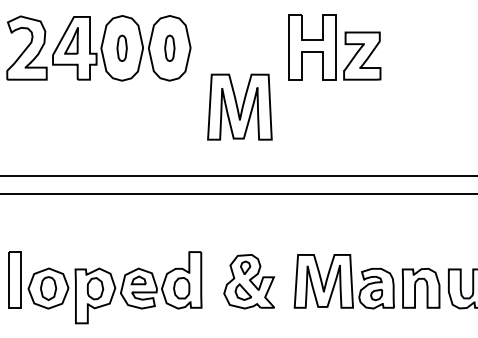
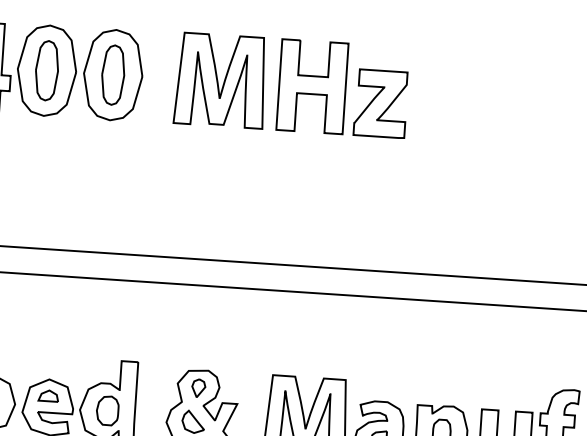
part: (121, 48) -> (45, 70), size x1.67
part: (169, 48) -> (112, 75), size x1.67
part: (239, 106) -> (220, 79), moved

